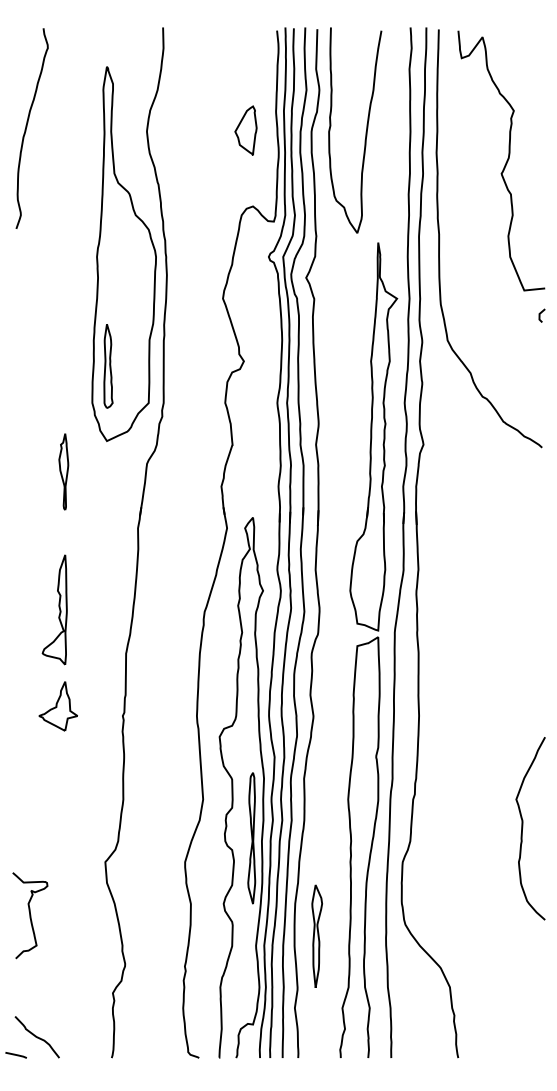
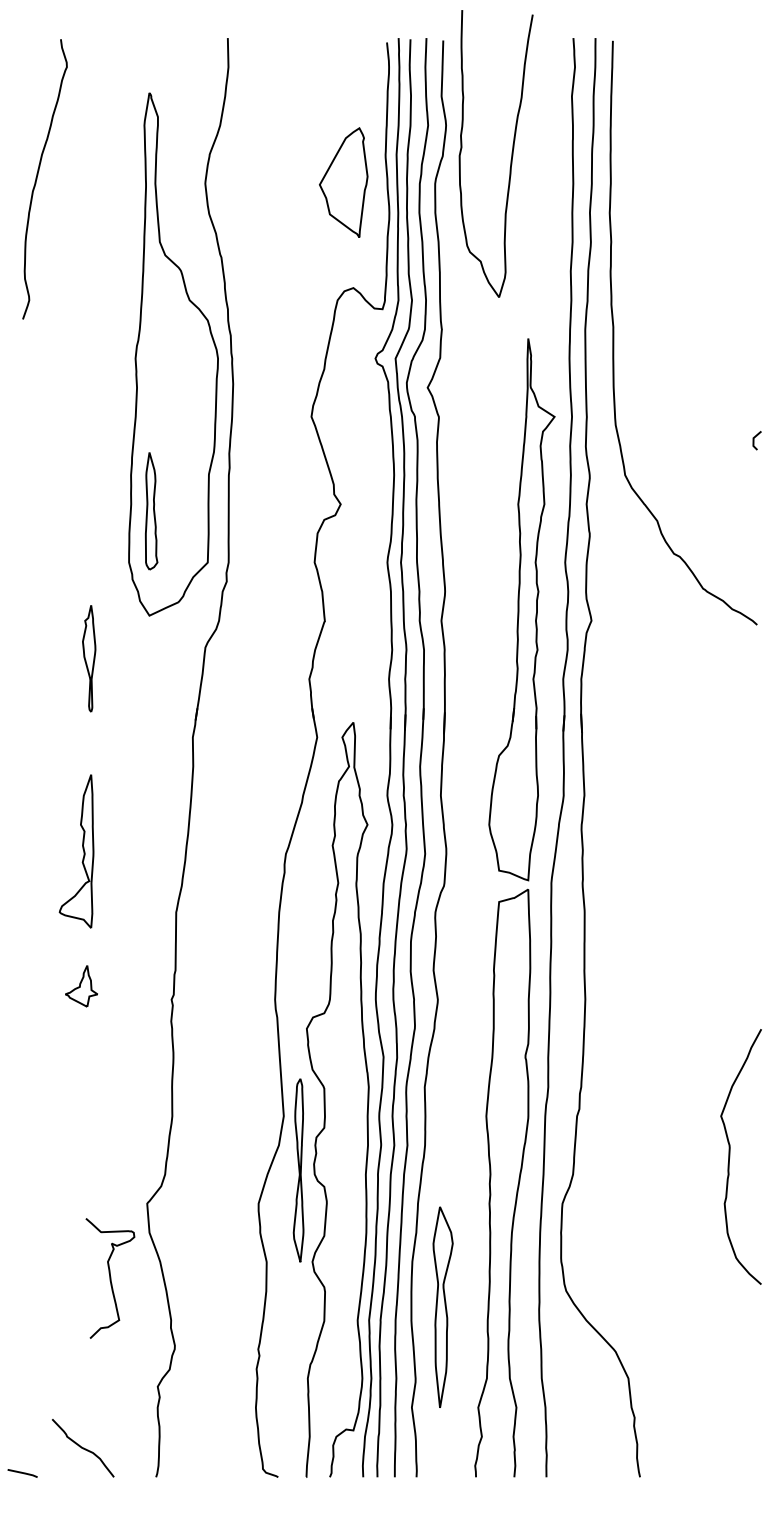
part: (245, 130) -> (343, 181), size x1.6
curve: (366, 130) -> (511, 153), moved
curve: (505, 163) -> (706, 227), removed
part: (58, 706) -> (81, 986), size x0.6
part: (251, 838) -> (298, 1170), moved
curve: (30, 915) -> (110, 1278), moved
part: (316, 936) -> (442, 1307), size x1.4
curve: (37, 1037) -> (83, 1448), moved

